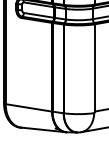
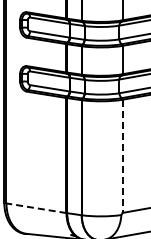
line: (95, 67) -> (122, 156), solid -> dashed
line: (28, 108) -> (35, 208), solid -> dashed

